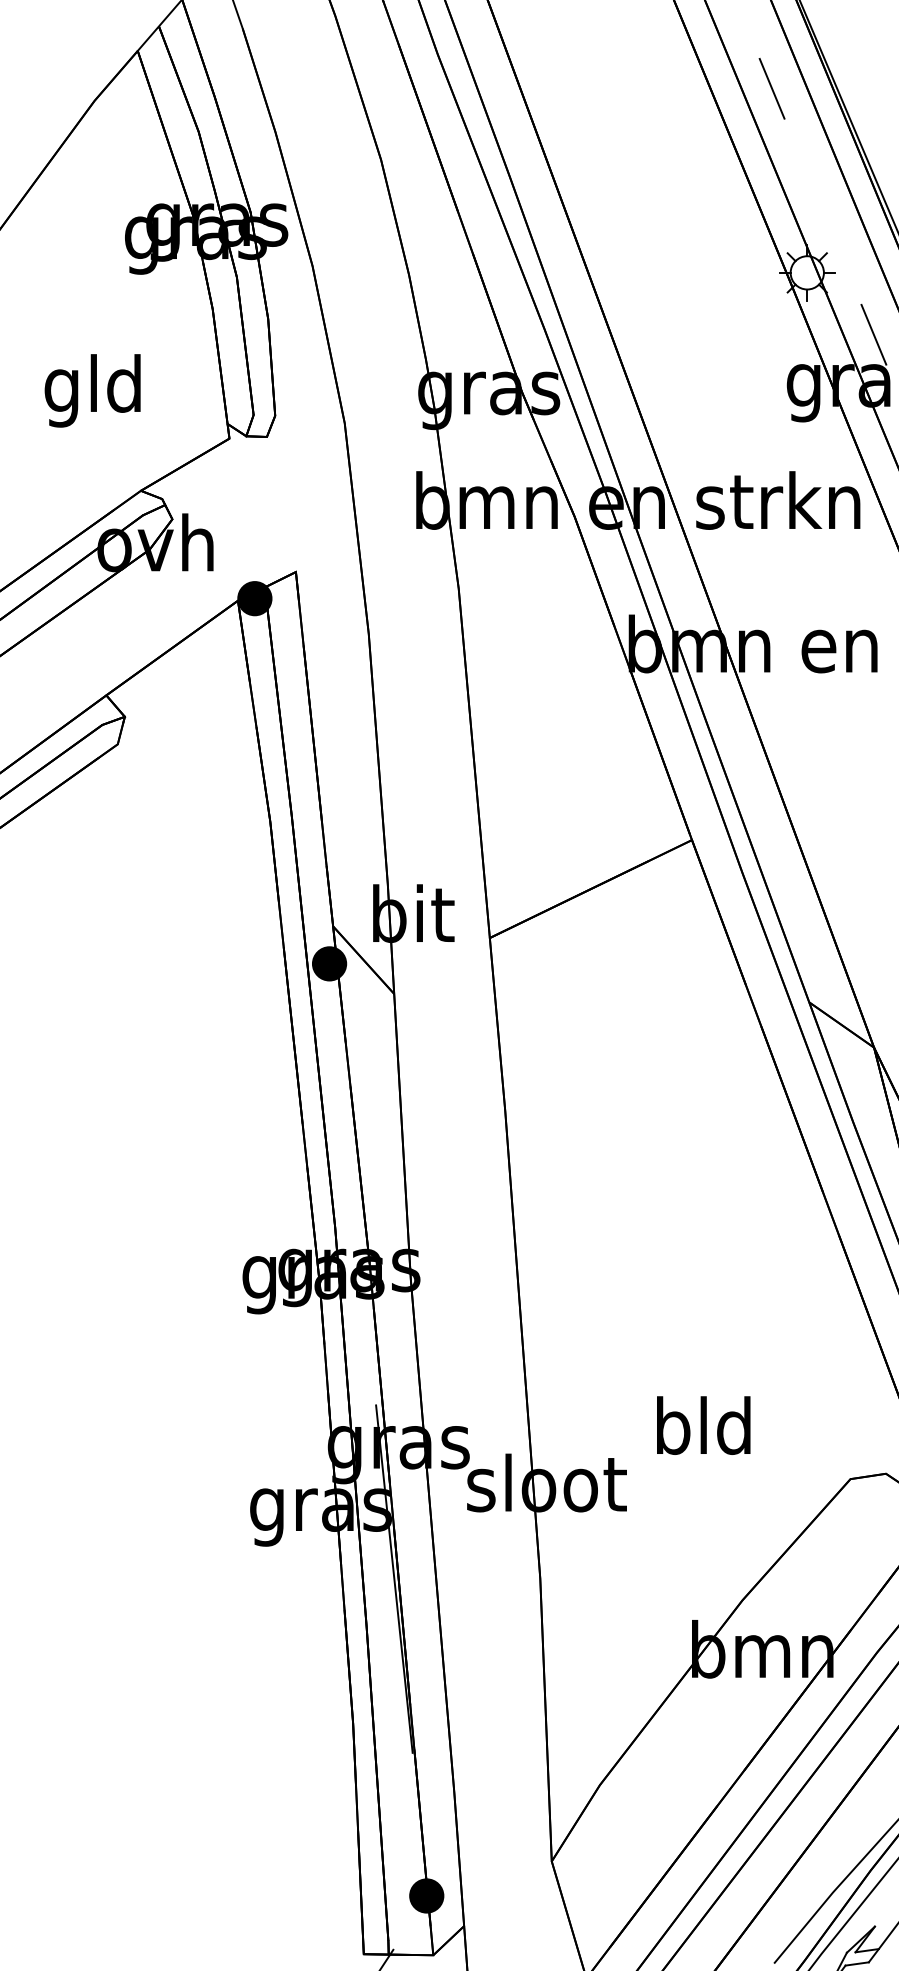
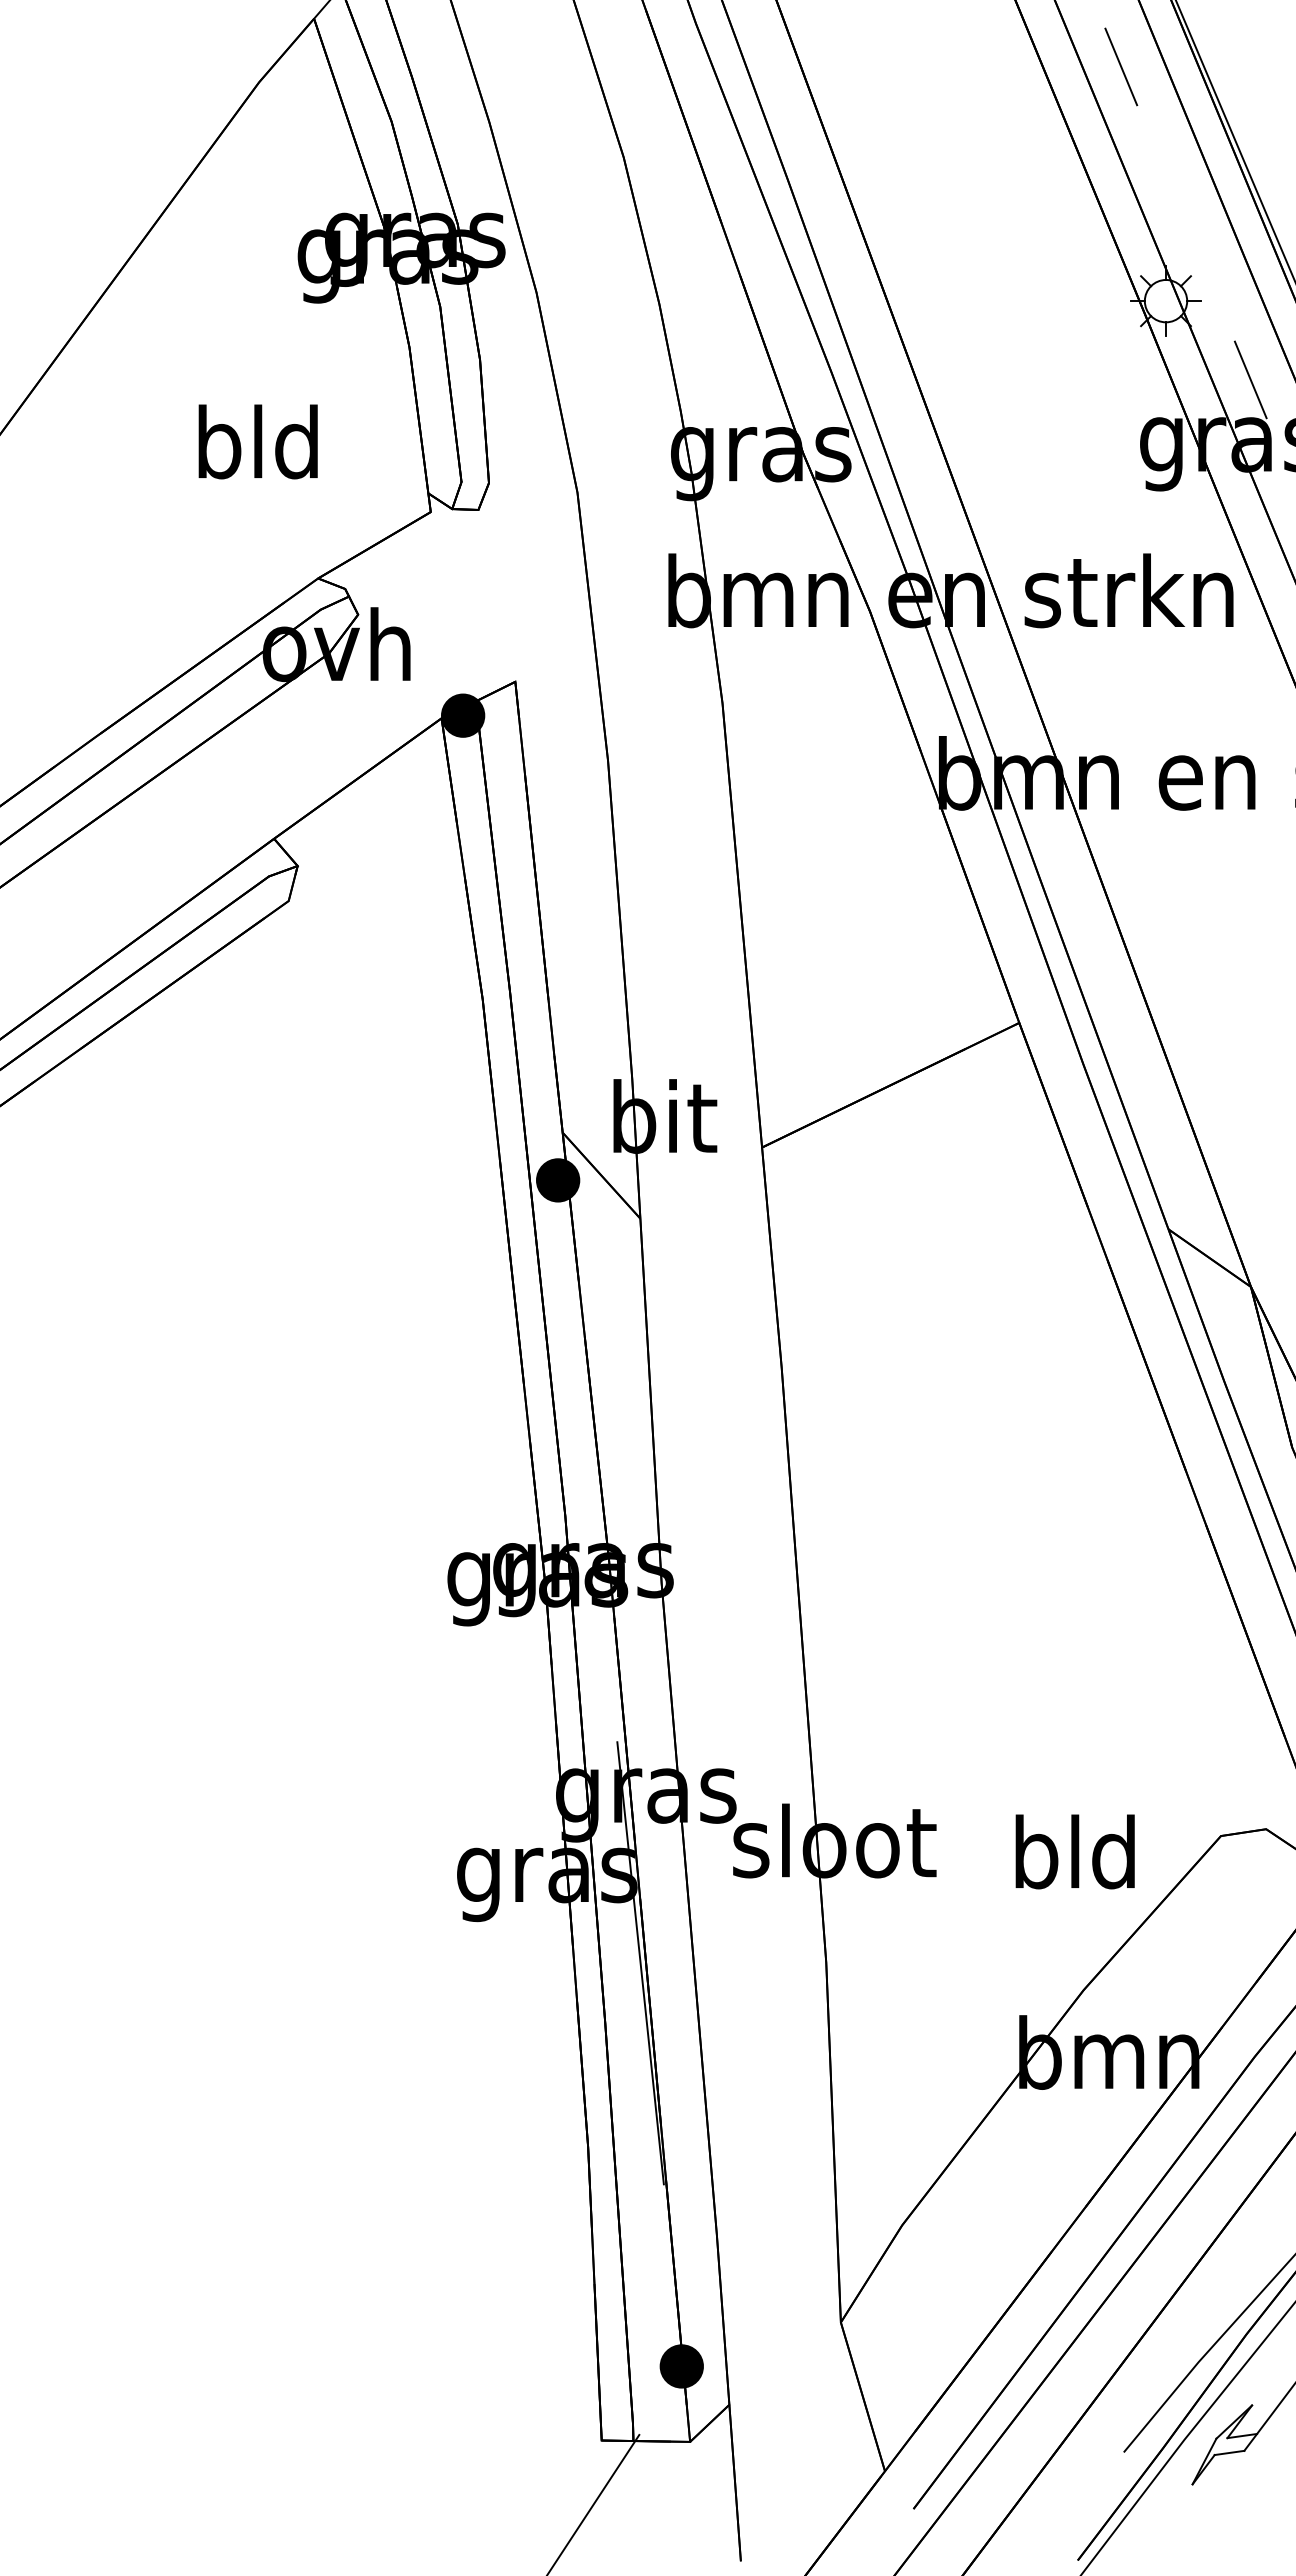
text: (62, 391) -> (218, 451), gld -> bld
text: (703, 1425) -> (1074, 1851), moved

